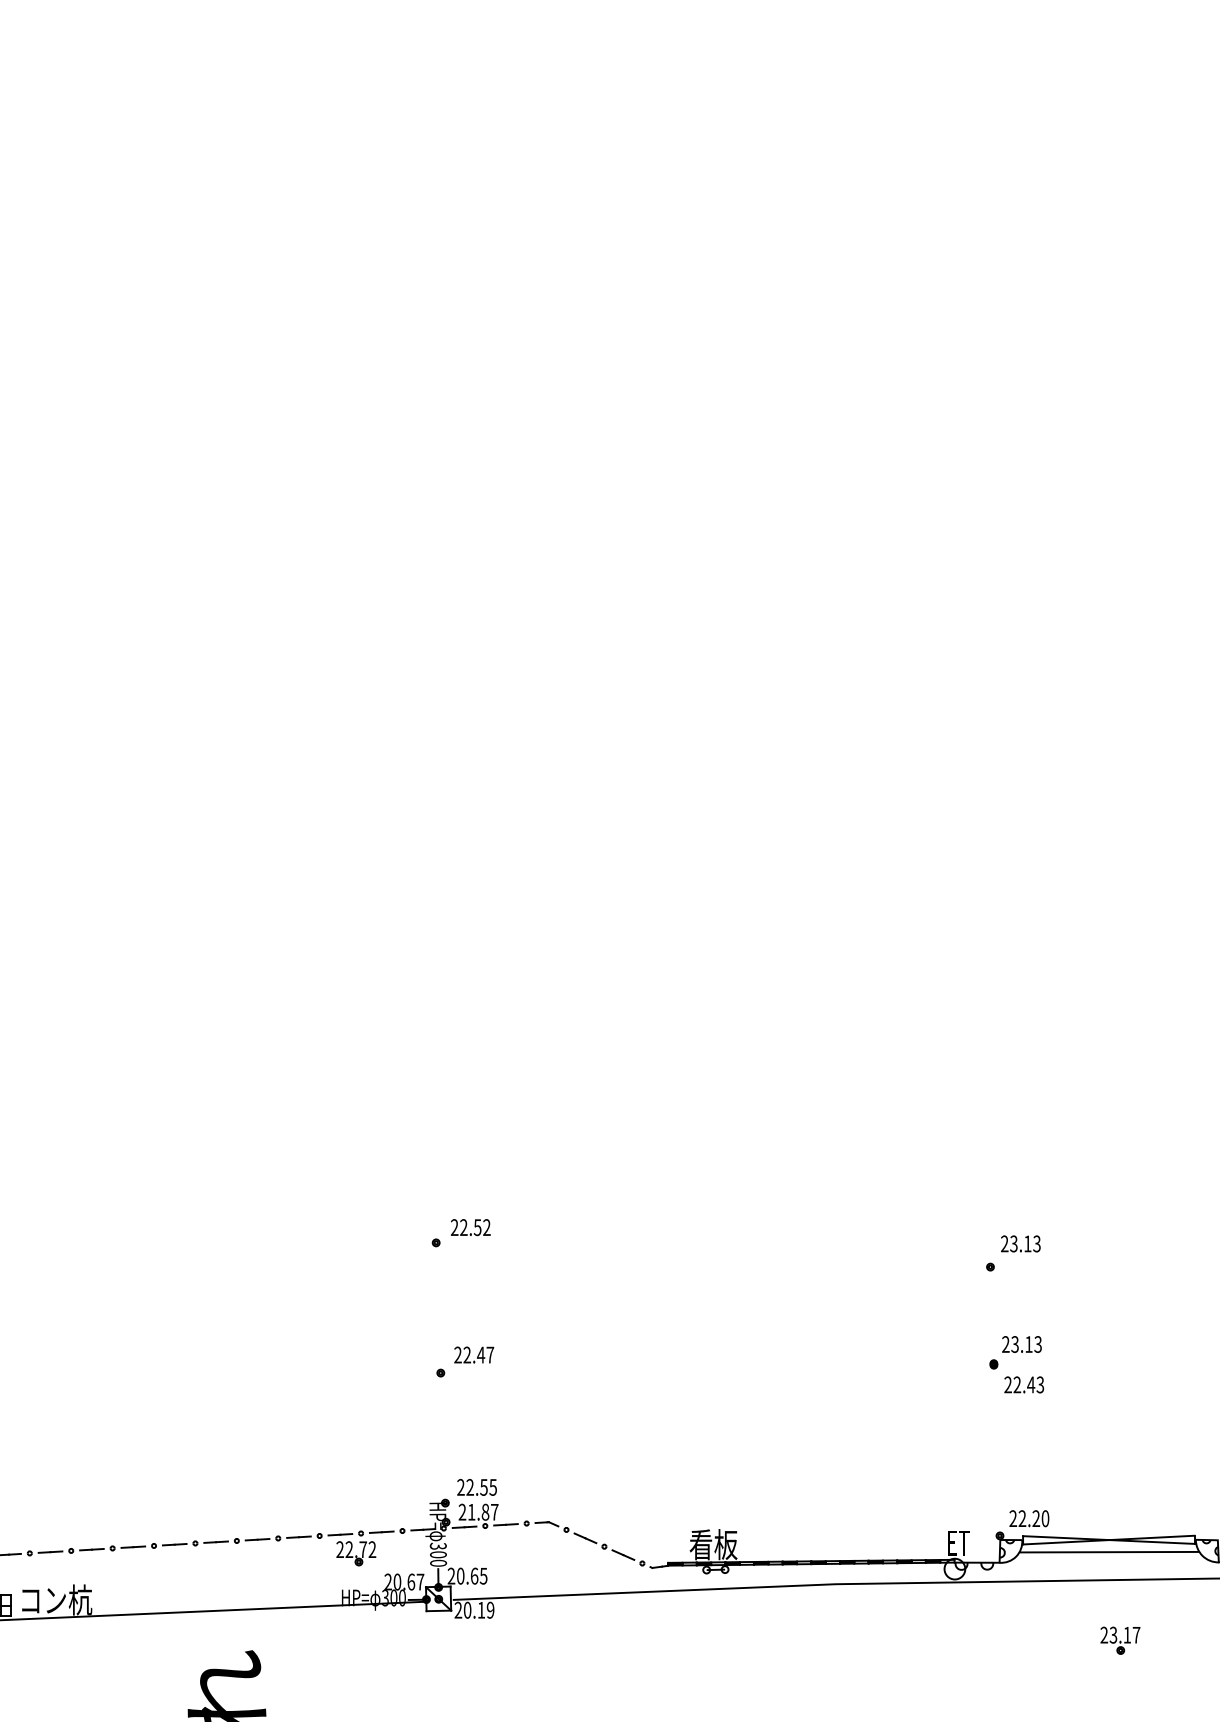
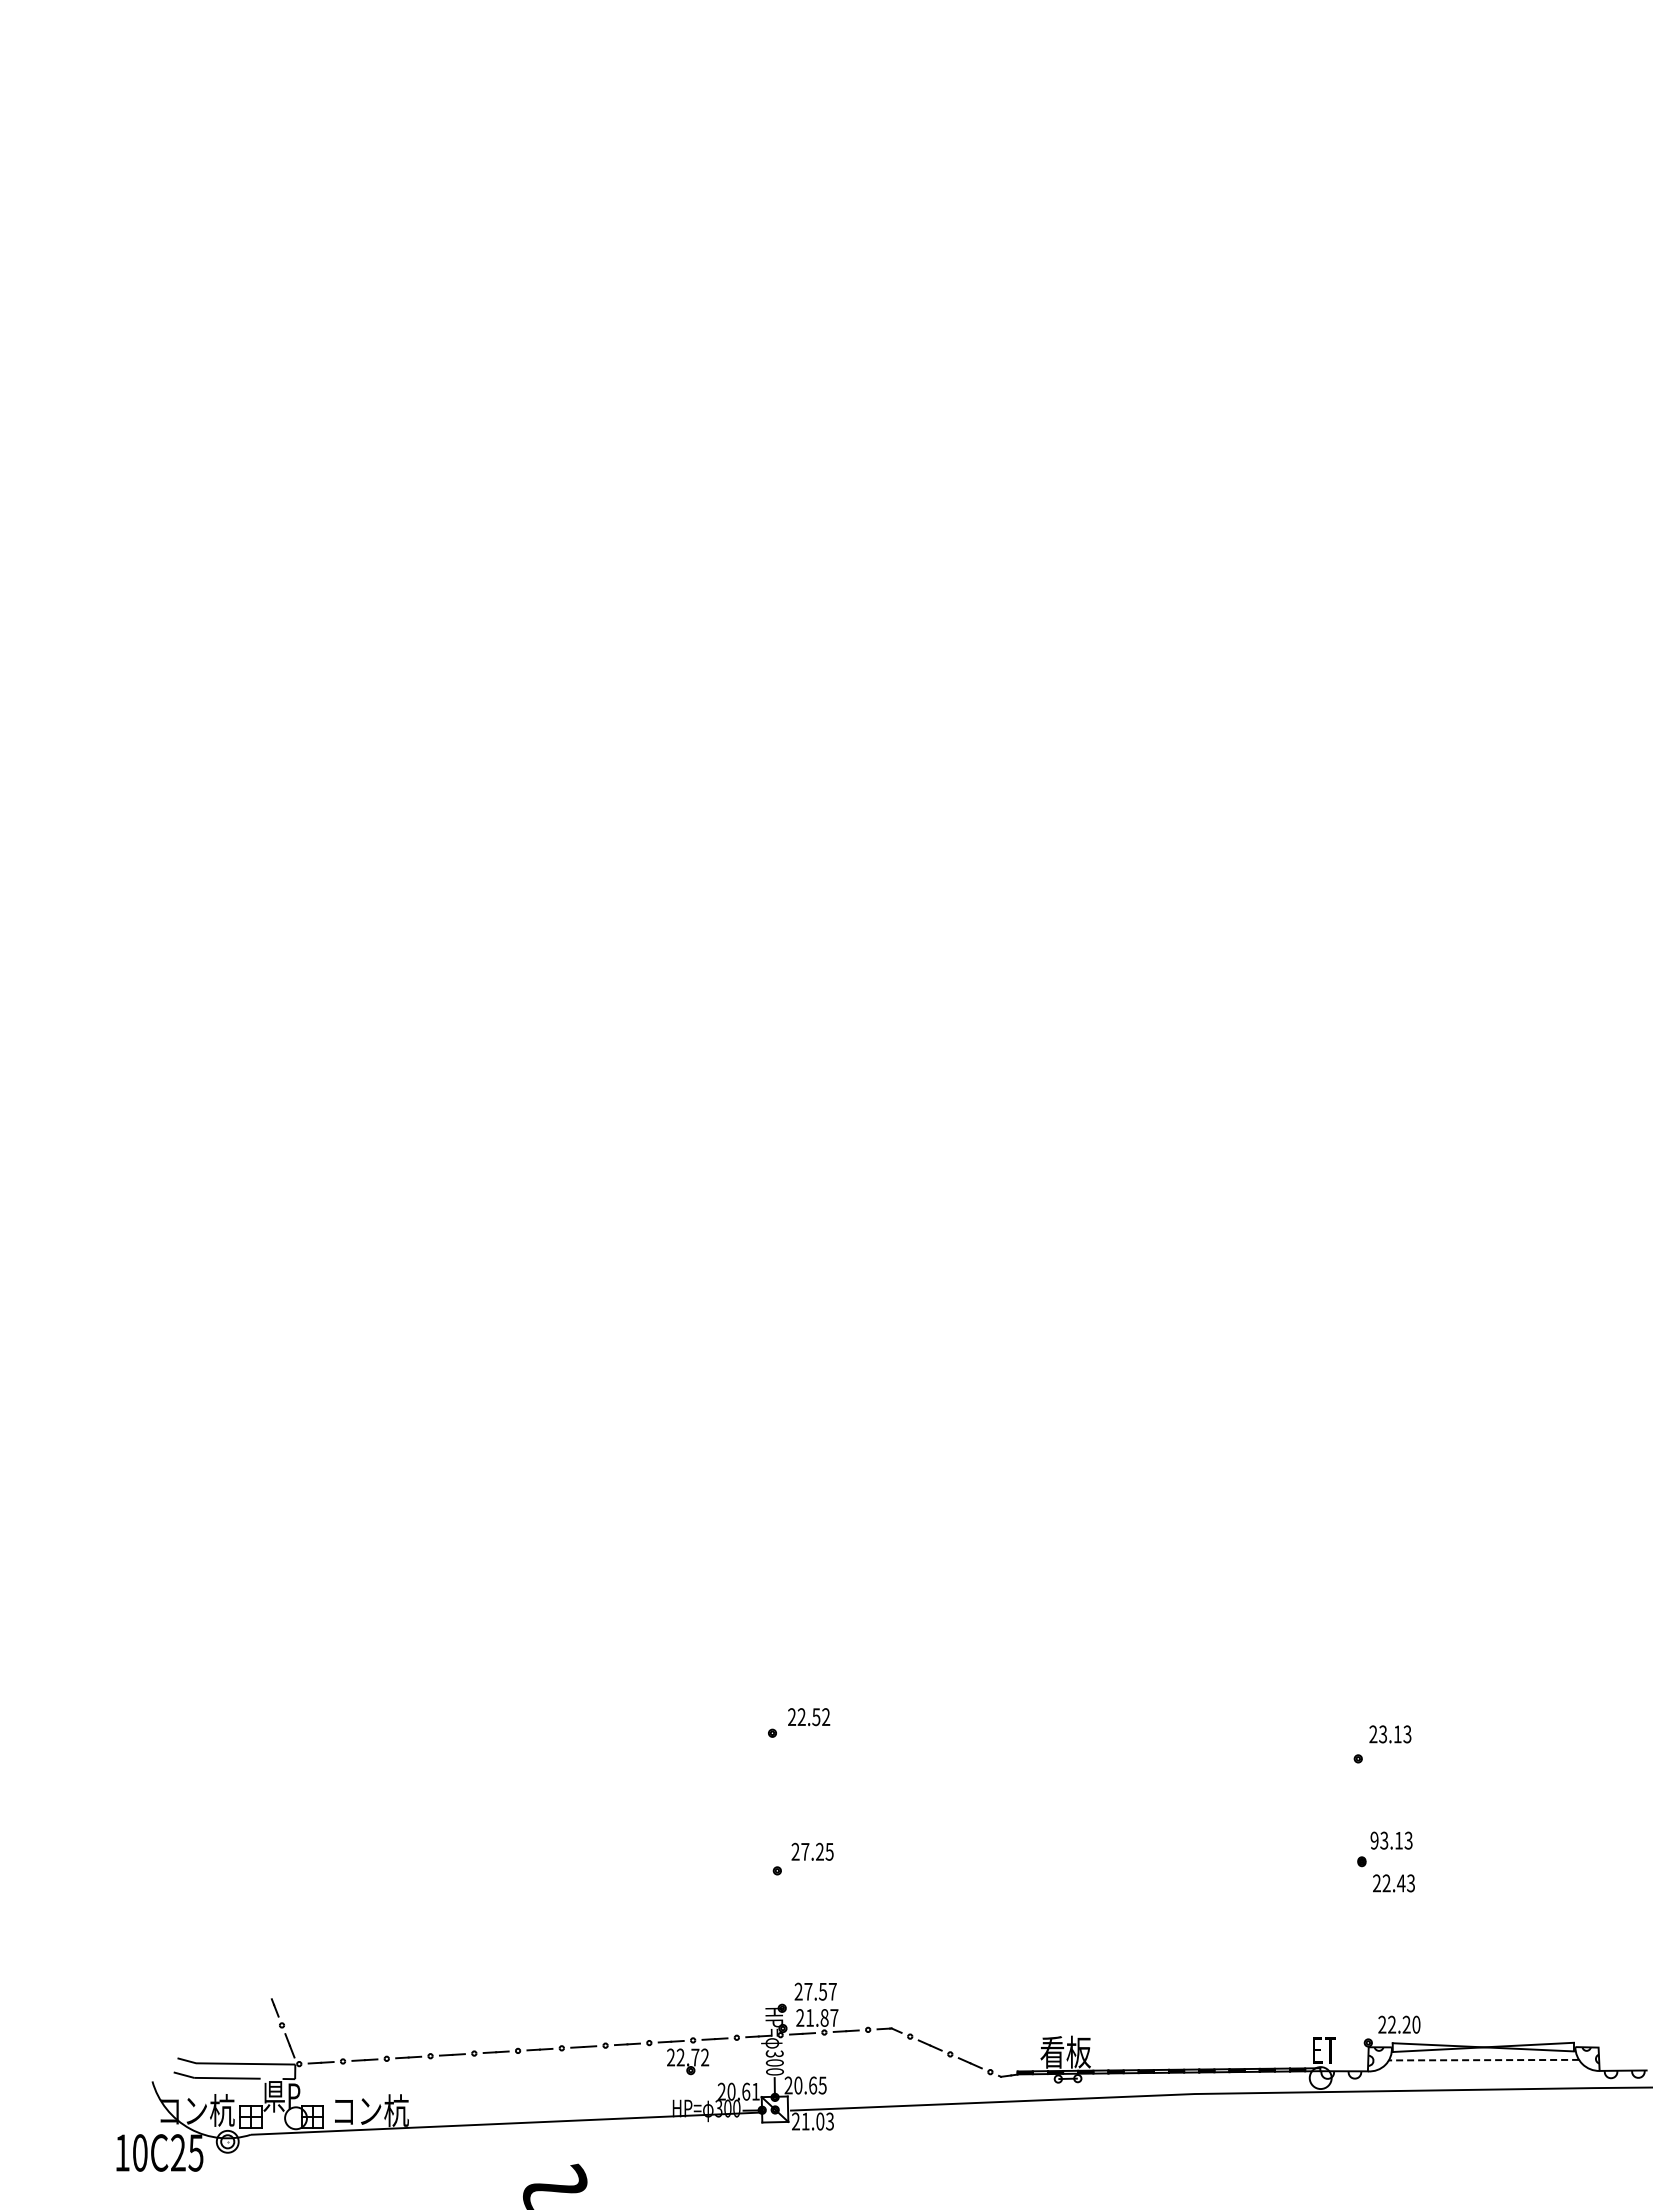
text: (1005, 1344) -> (1374, 1840), 23.13 -> 93.13
text: (478, 1354) -> (817, 1851), 22.47 -> 27.25
text: (481, 1487) -> (820, 1991), 22.55 -> 27.57
line: (1108, 1552) -> (1483, 2060), solid -> dashed
text: (420, 1581) -> (755, 2091), 20.67 -> 20.61
text: (478, 1610) -> (817, 2121), 20.19 -> 21.03
part: (1120, 1640) -> (1495, 2153), removed

